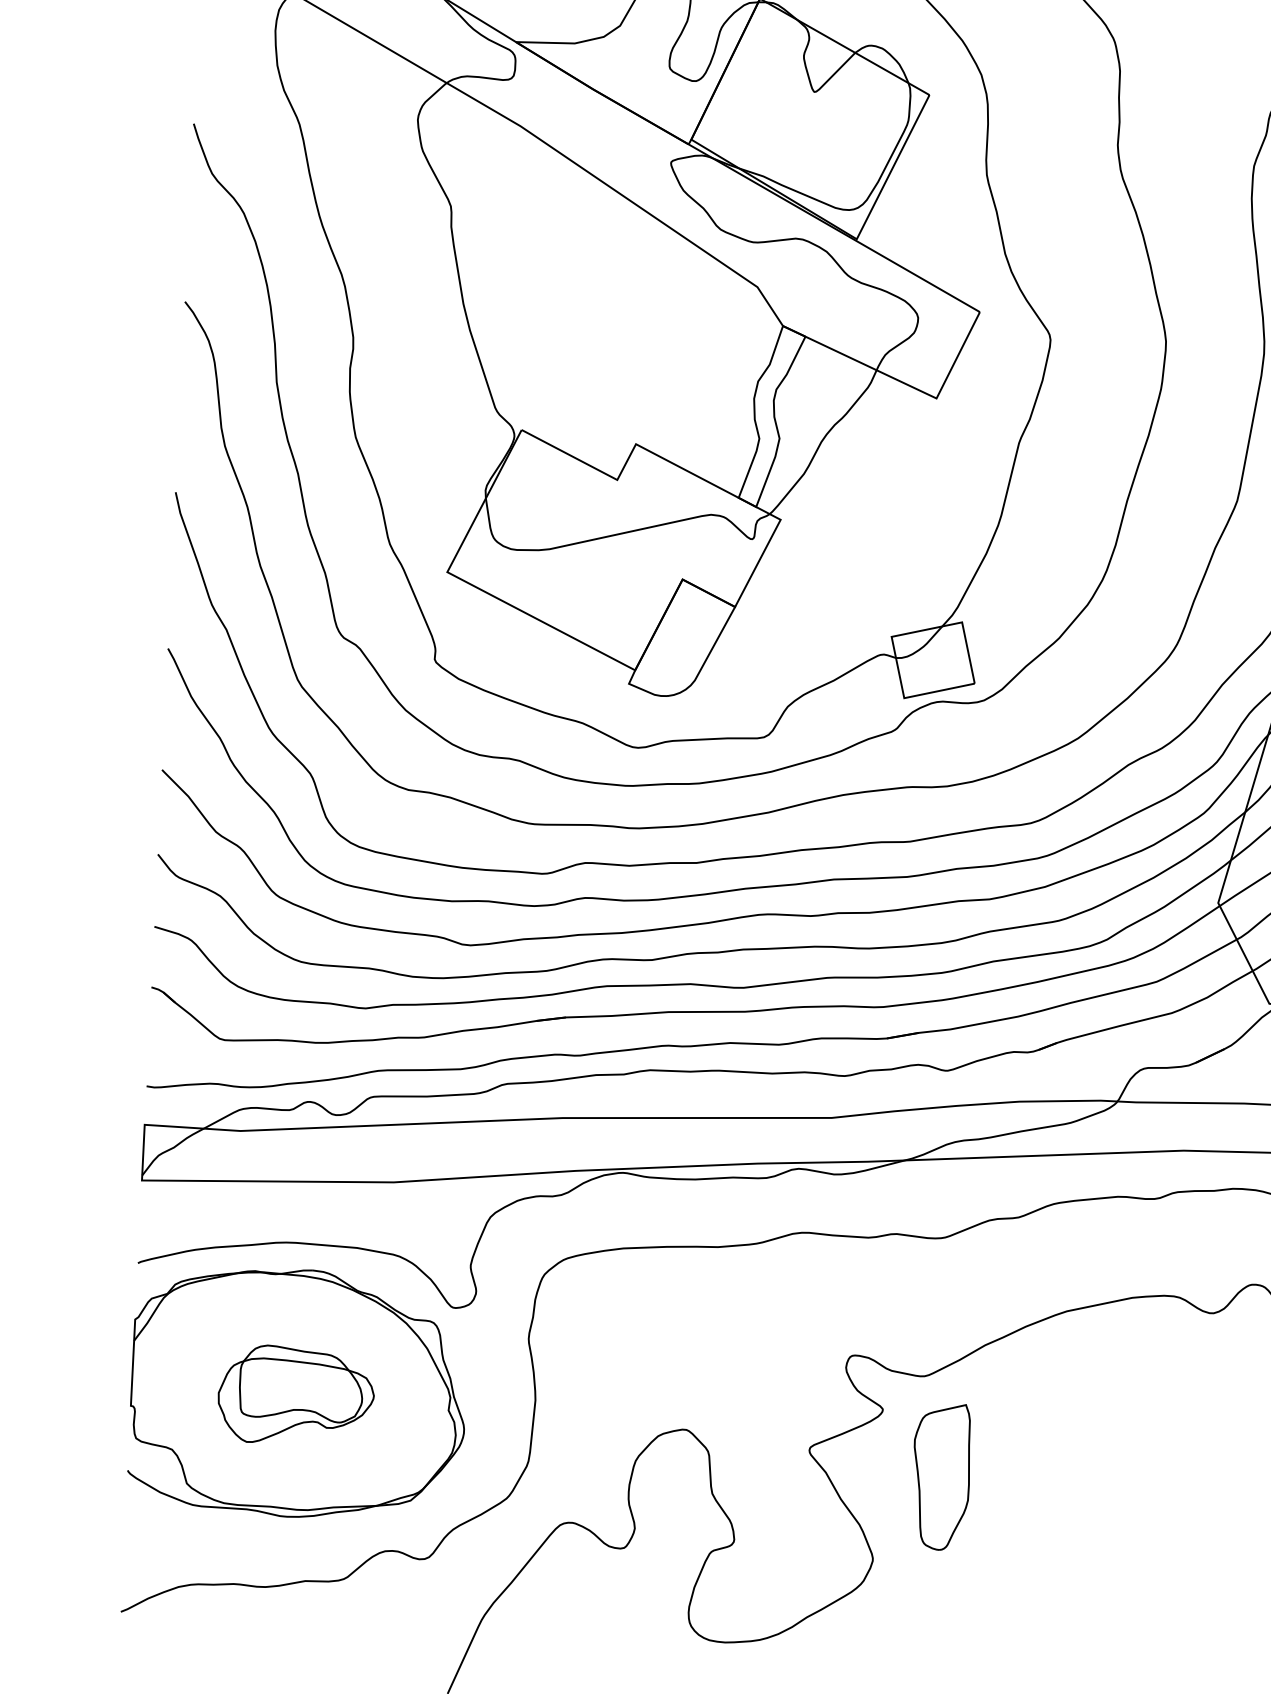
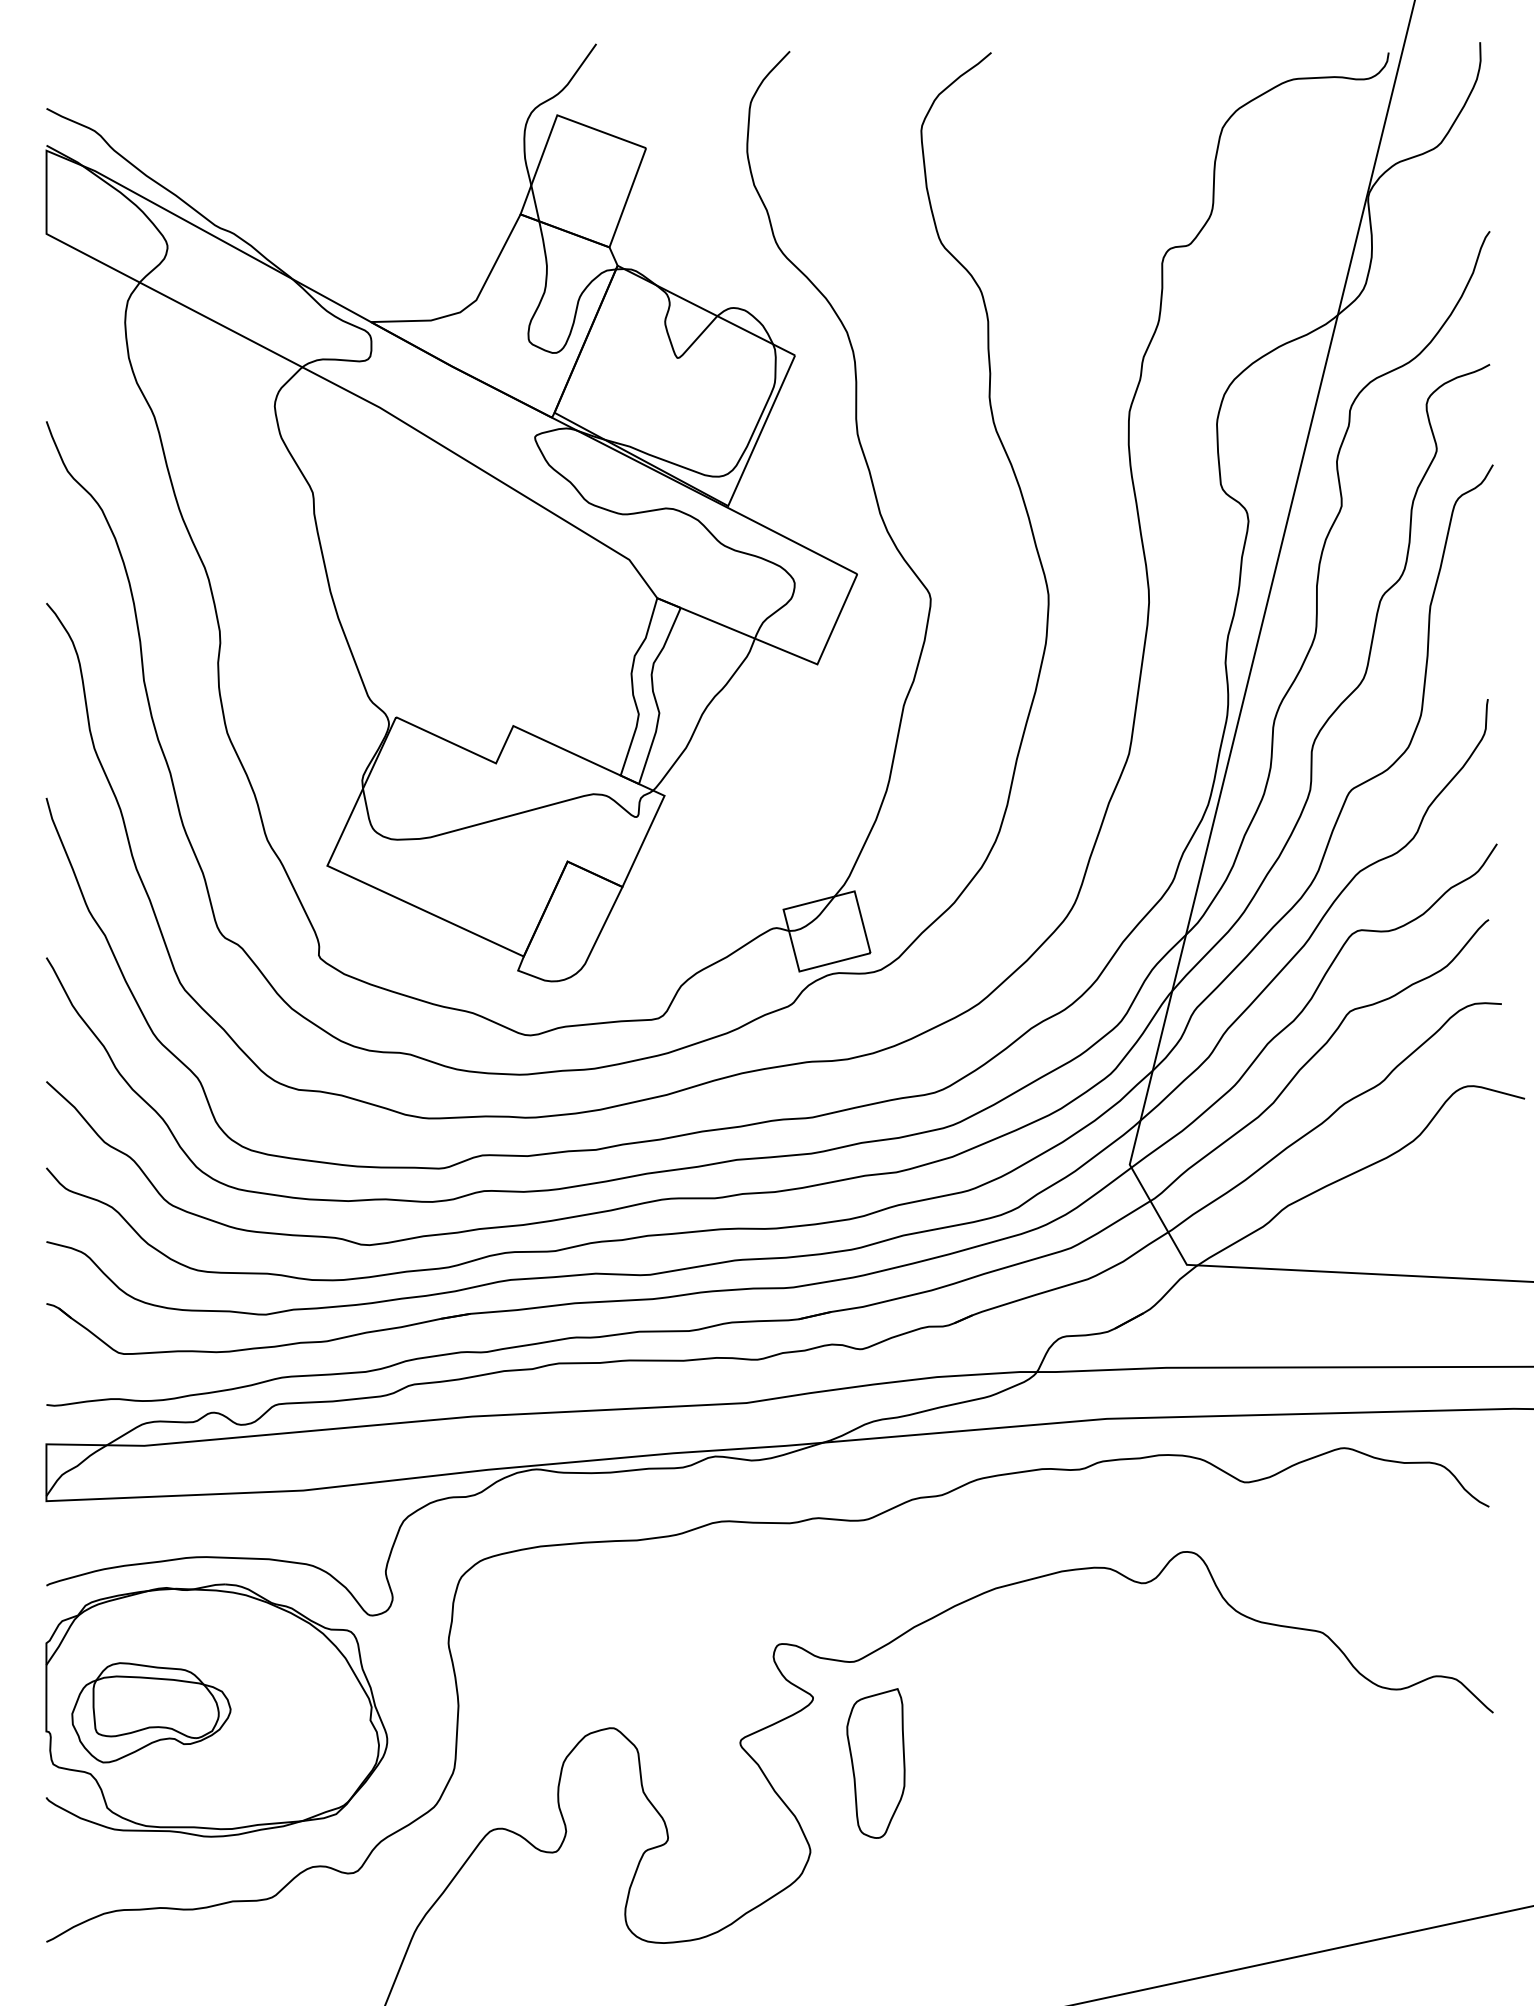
part: (296, 1395) -> (151, 1712), moved

